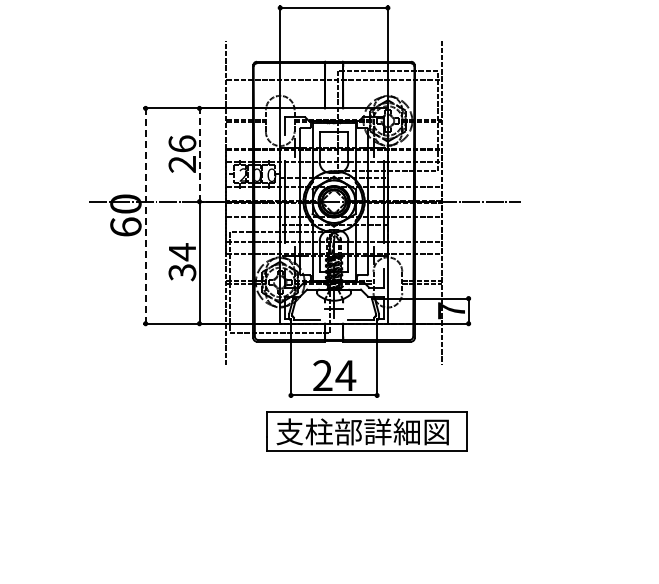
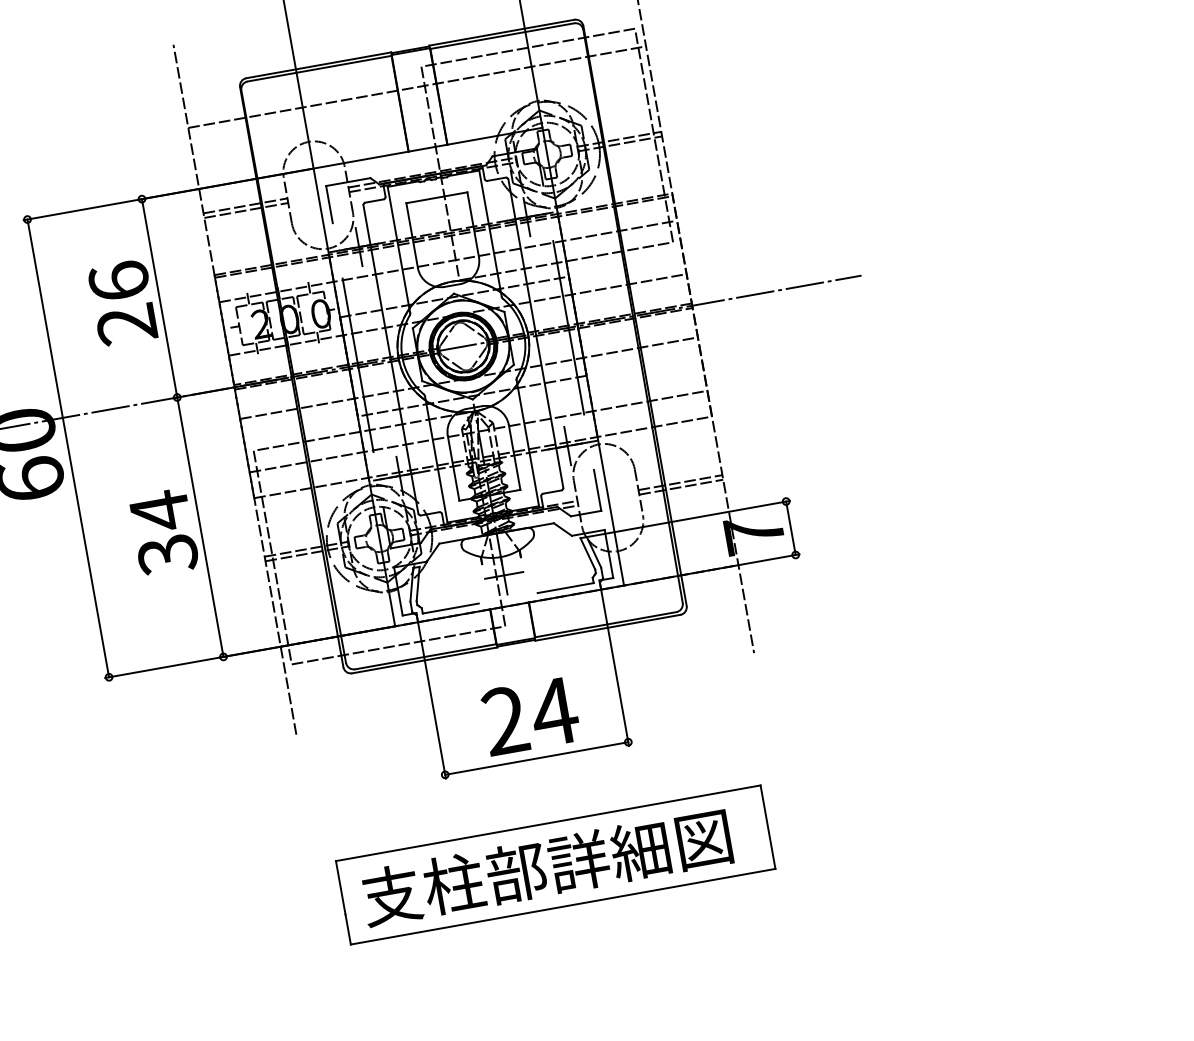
line: (199, 155) -> (159, 299), dashed -> solid
line: (145, 216) -> (68, 449), dashed -> solid
part: (366, 431) -> (554, 865), moved

